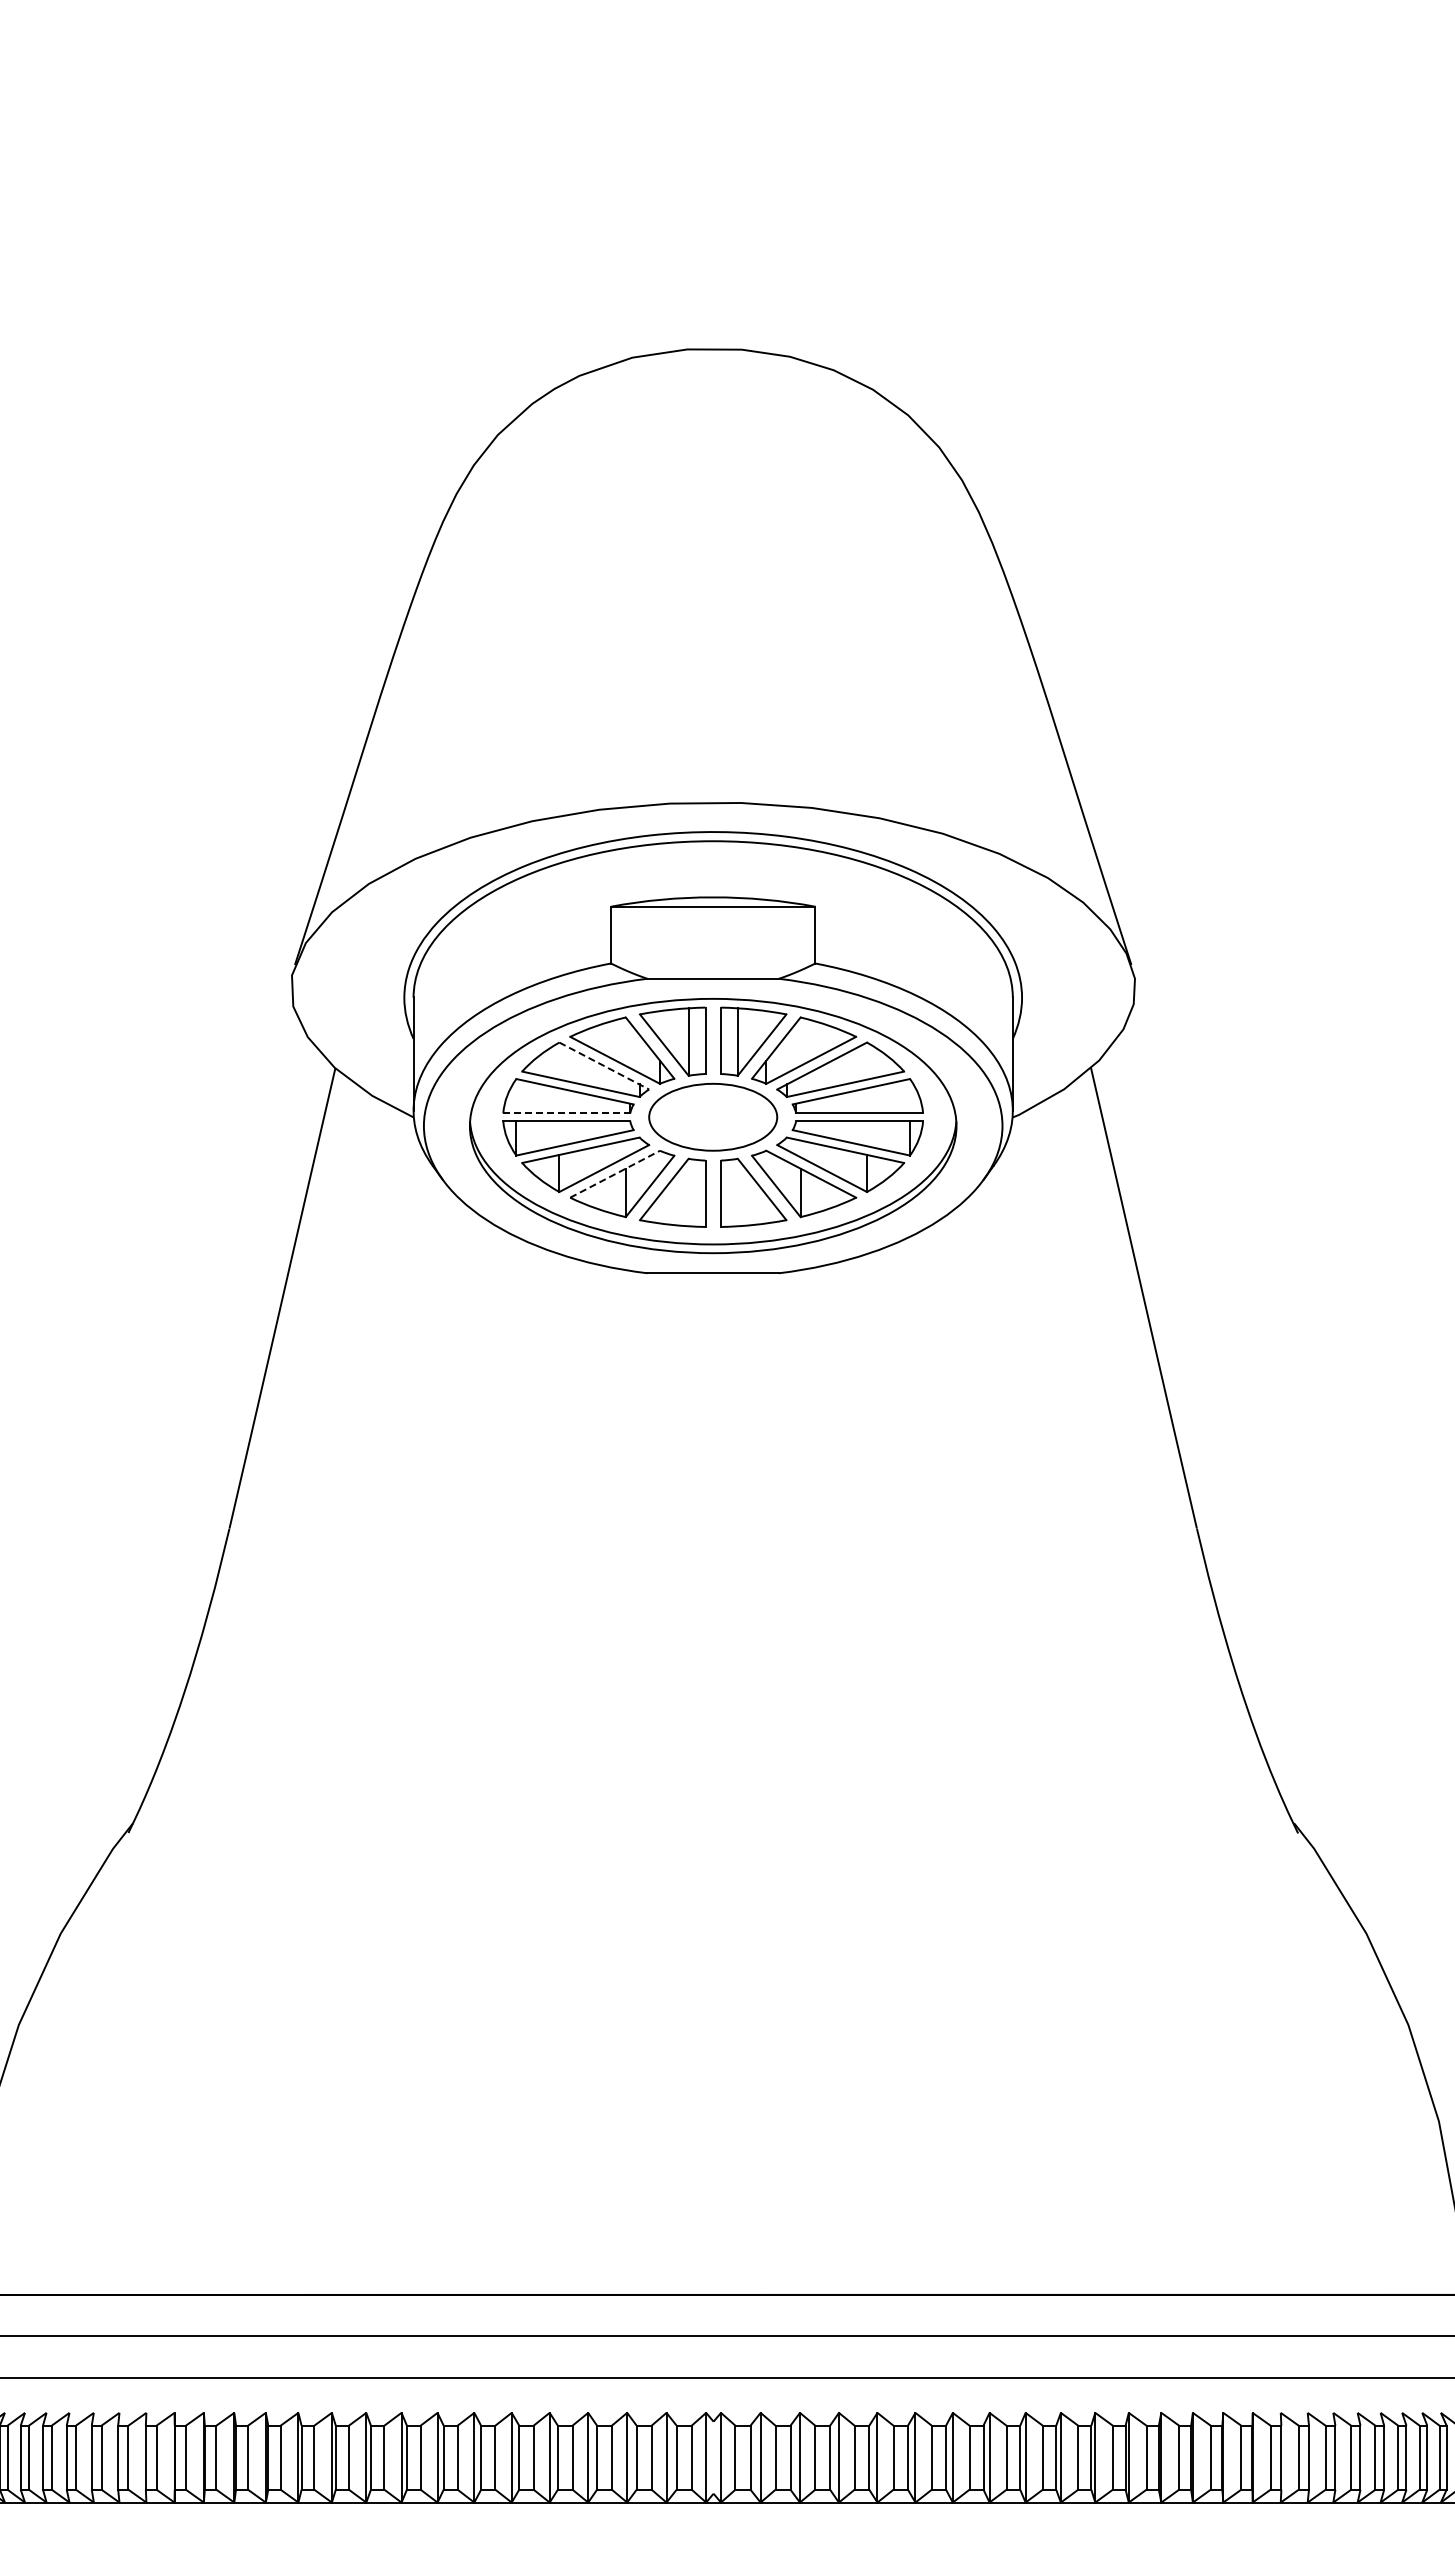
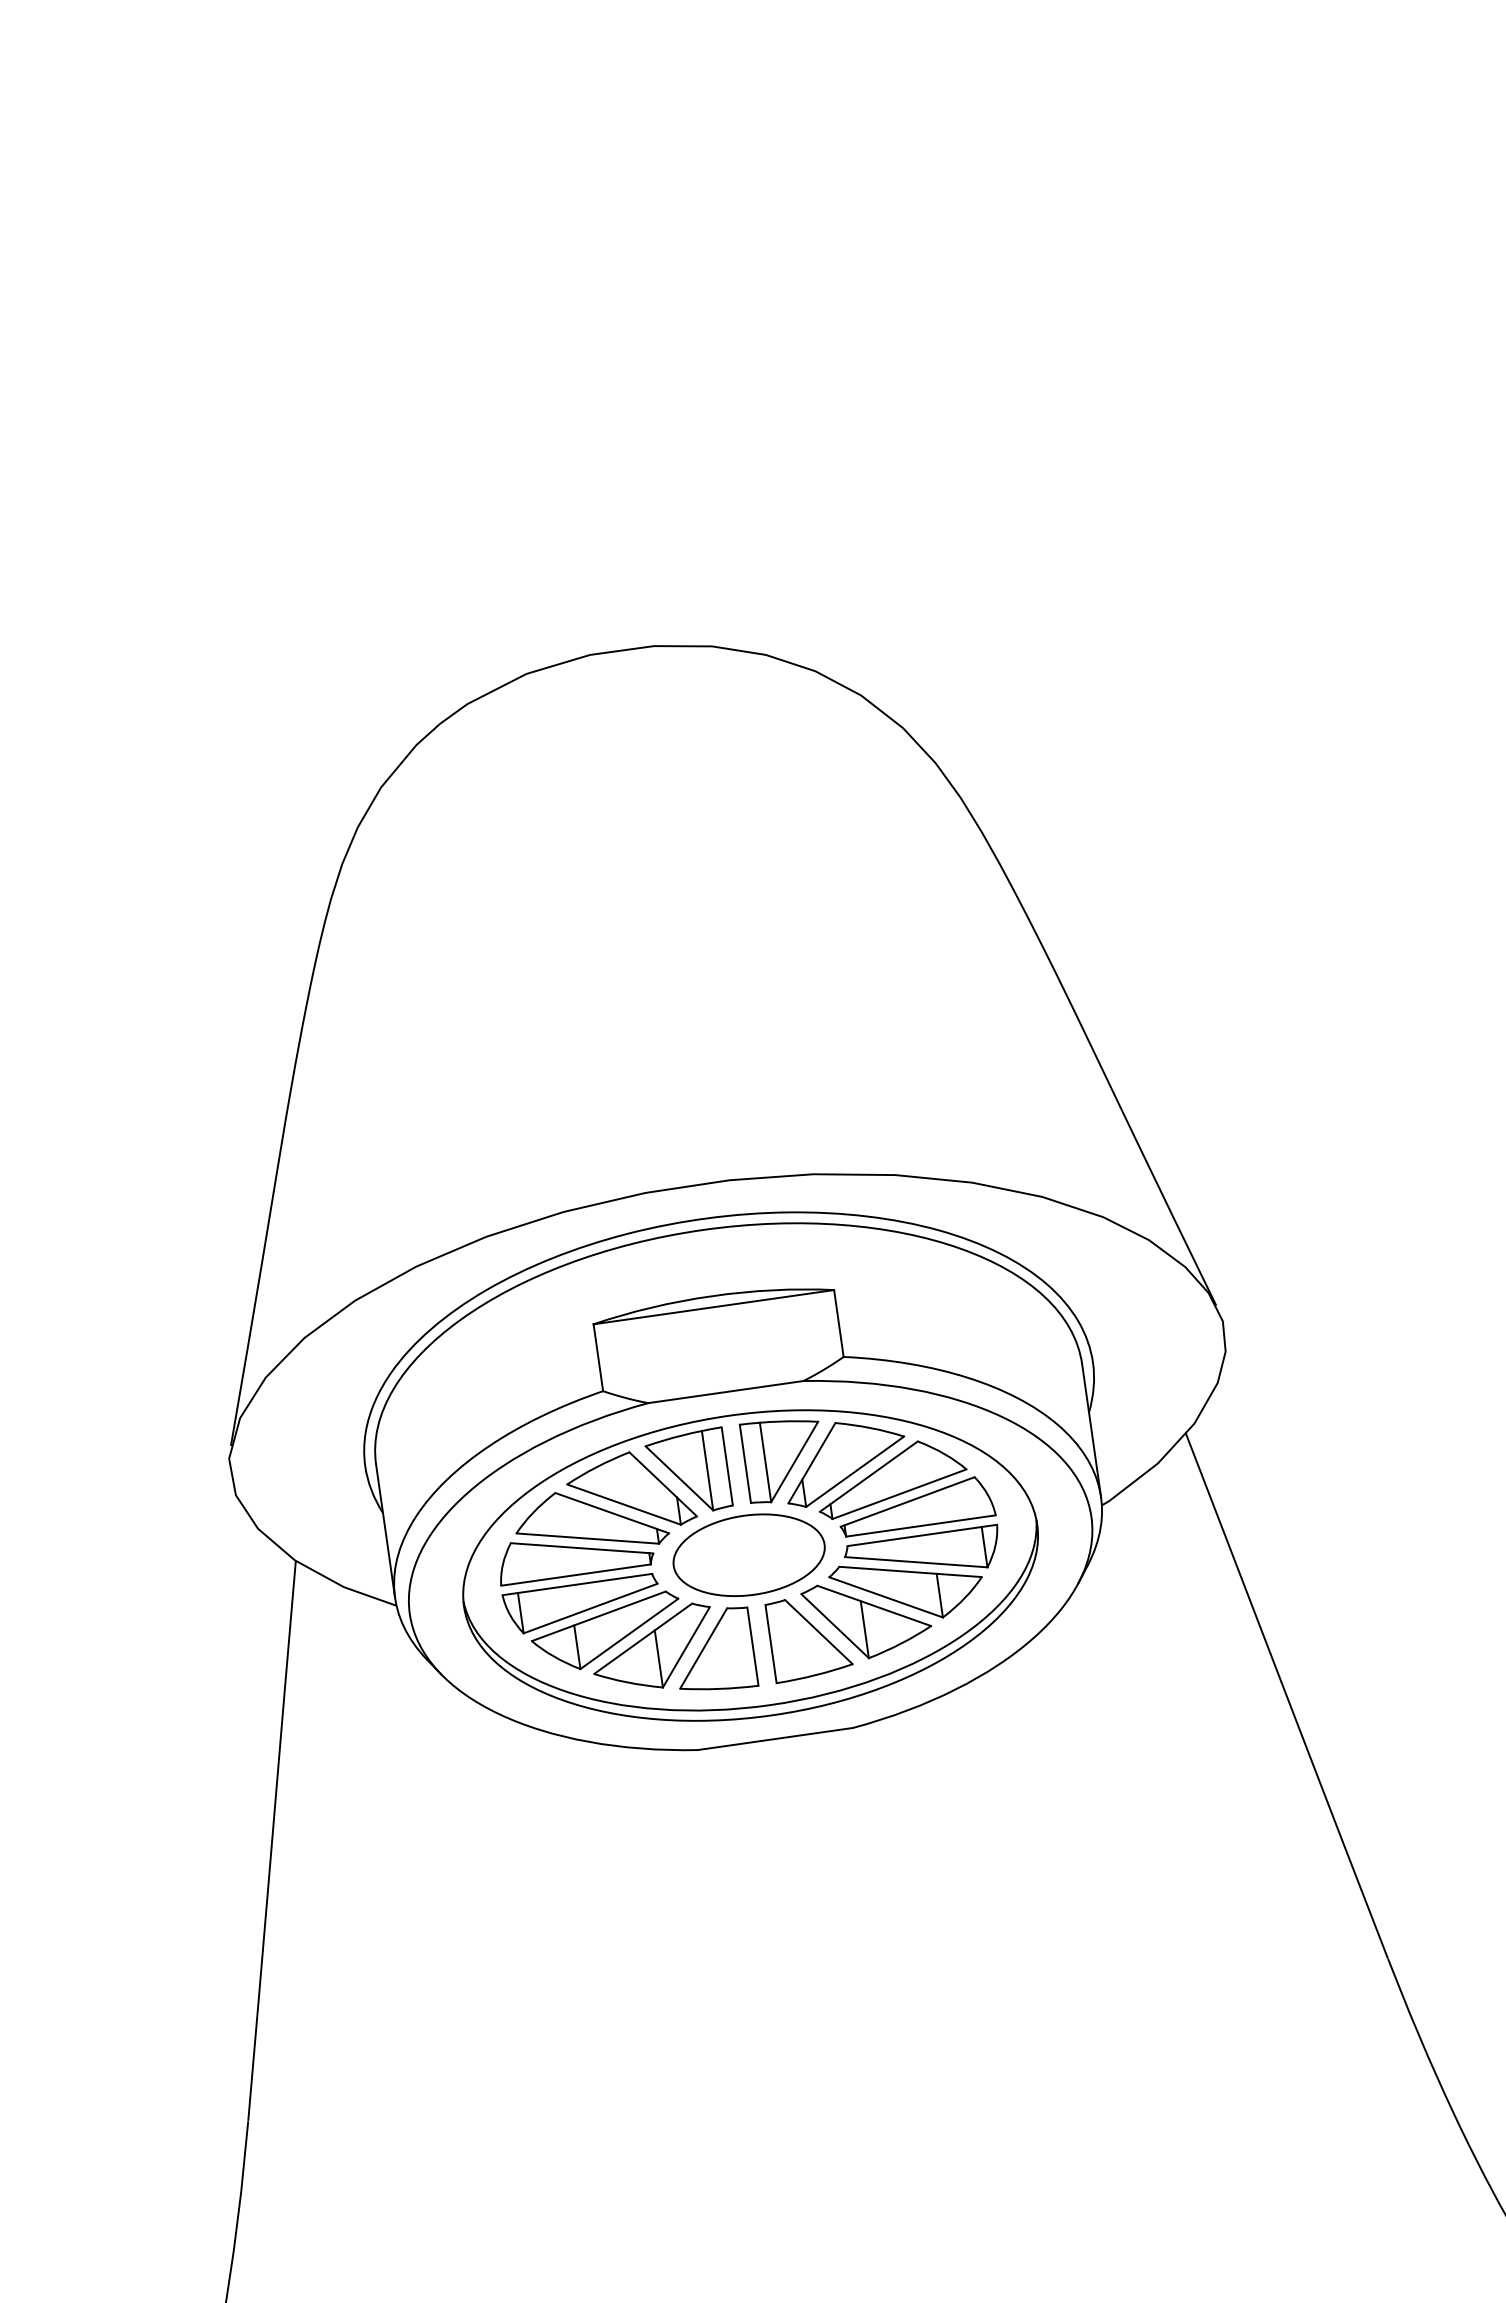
line: (604, 1066) -> (612, 1513), dashed -> solid
line: (567, 1113) -> (576, 1575), dashed -> solid
line: (615, 1174) -> (643, 1639), dashed -> solid

